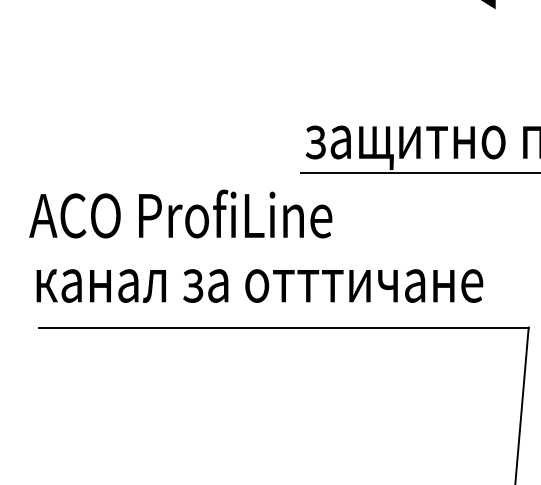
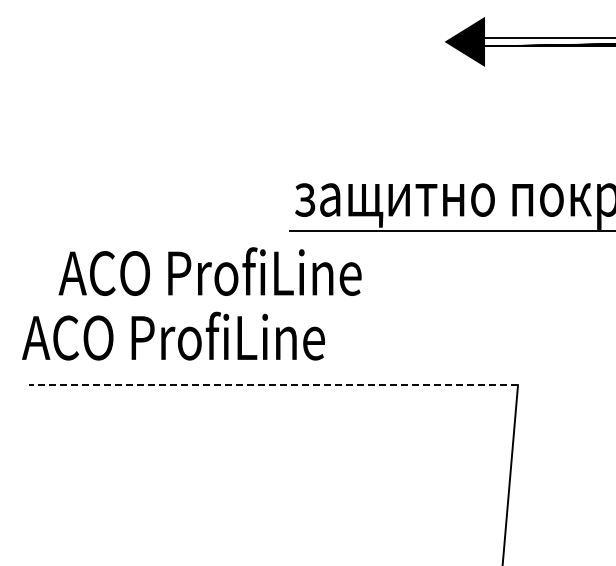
text: (180, 213) -> (209, 271), moved
text: (258, 277) -> (247, 335), канал за отттичане -> ACO ProfiLine
line: (284, 327) -> (273, 385), solid -> dashed

